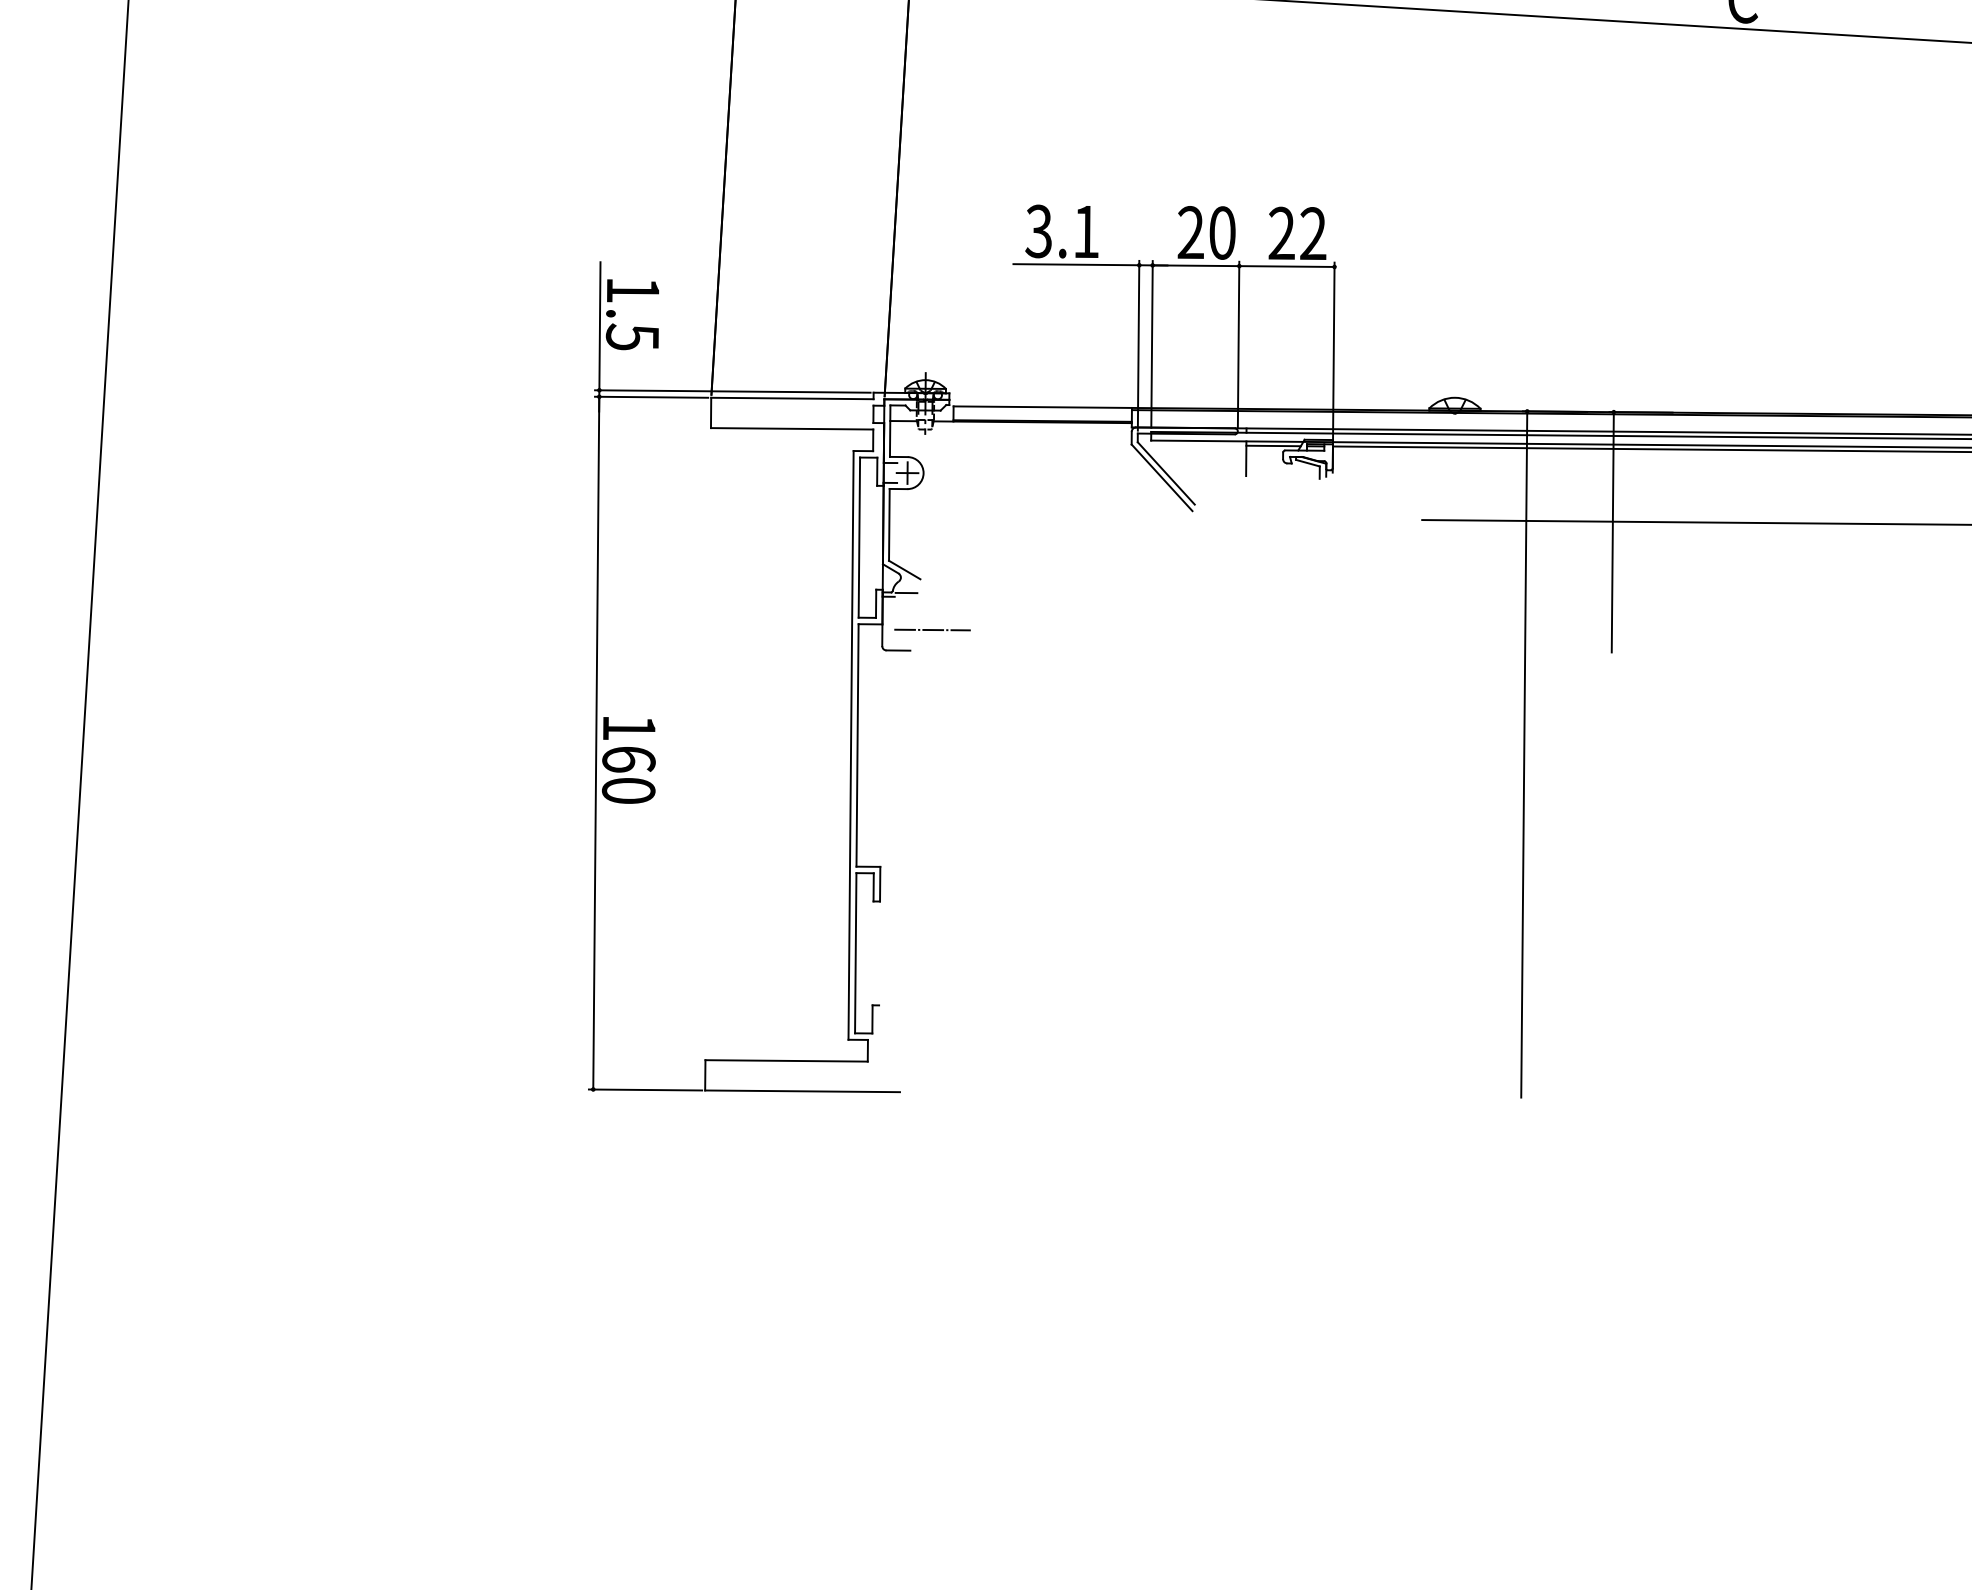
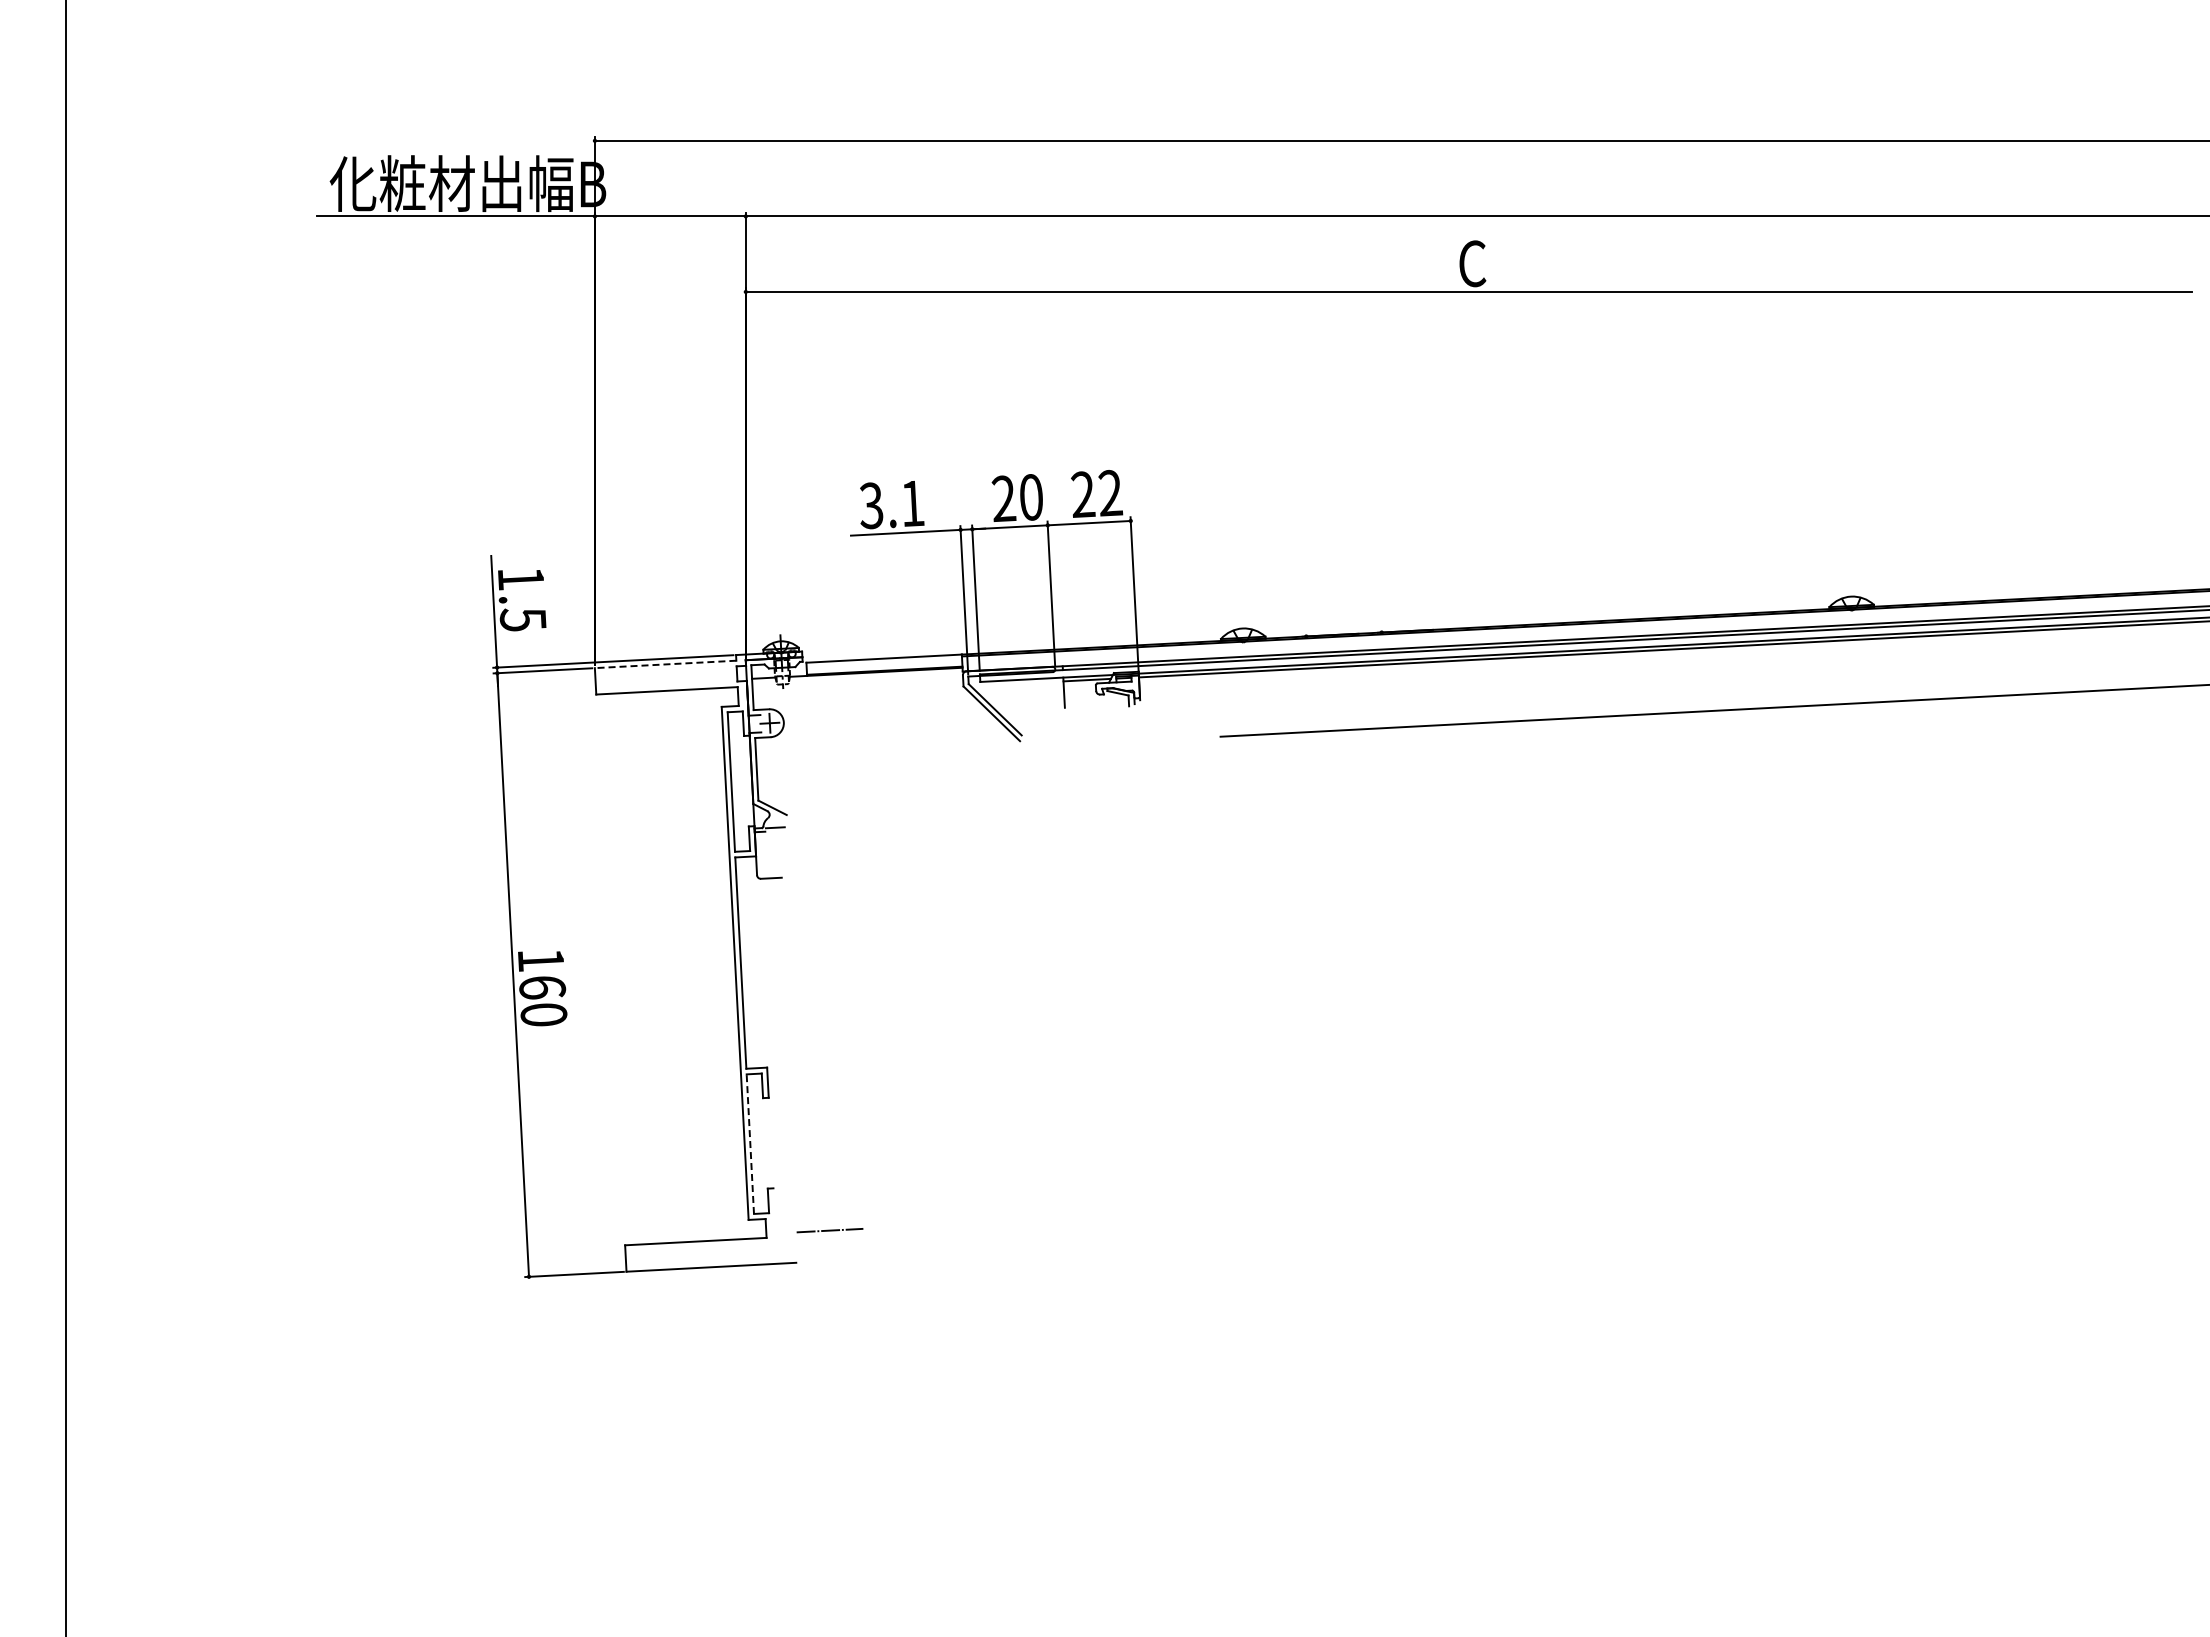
line: (792, 398) -> (665, 664), solid -> dashed
line: (1612, 531) -> (1386, 736), removed
line: (931, 629) -> (829, 1230), moved
line: (1523, 754) -> (1321, 935), removed
line: (855, 953) -> (750, 1144), solid -> dashed

